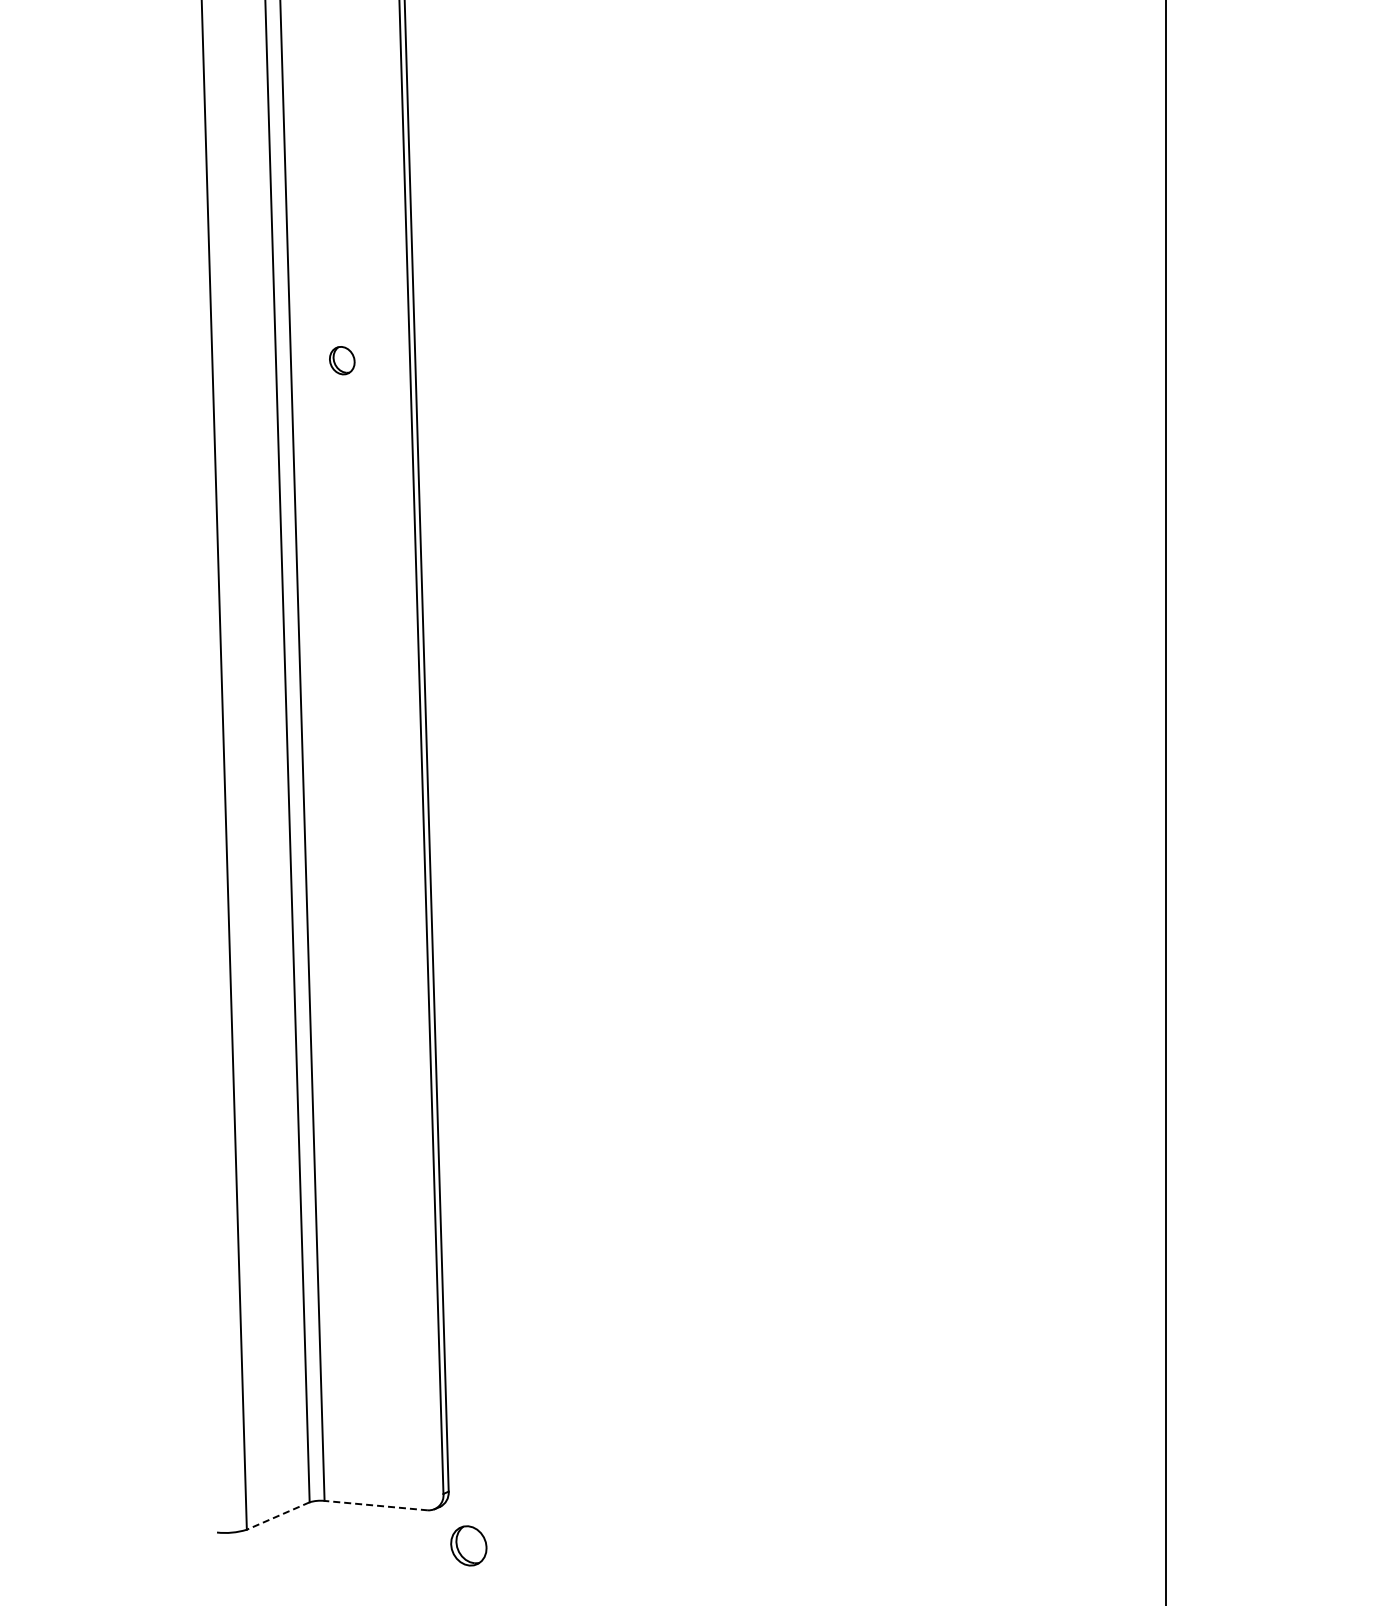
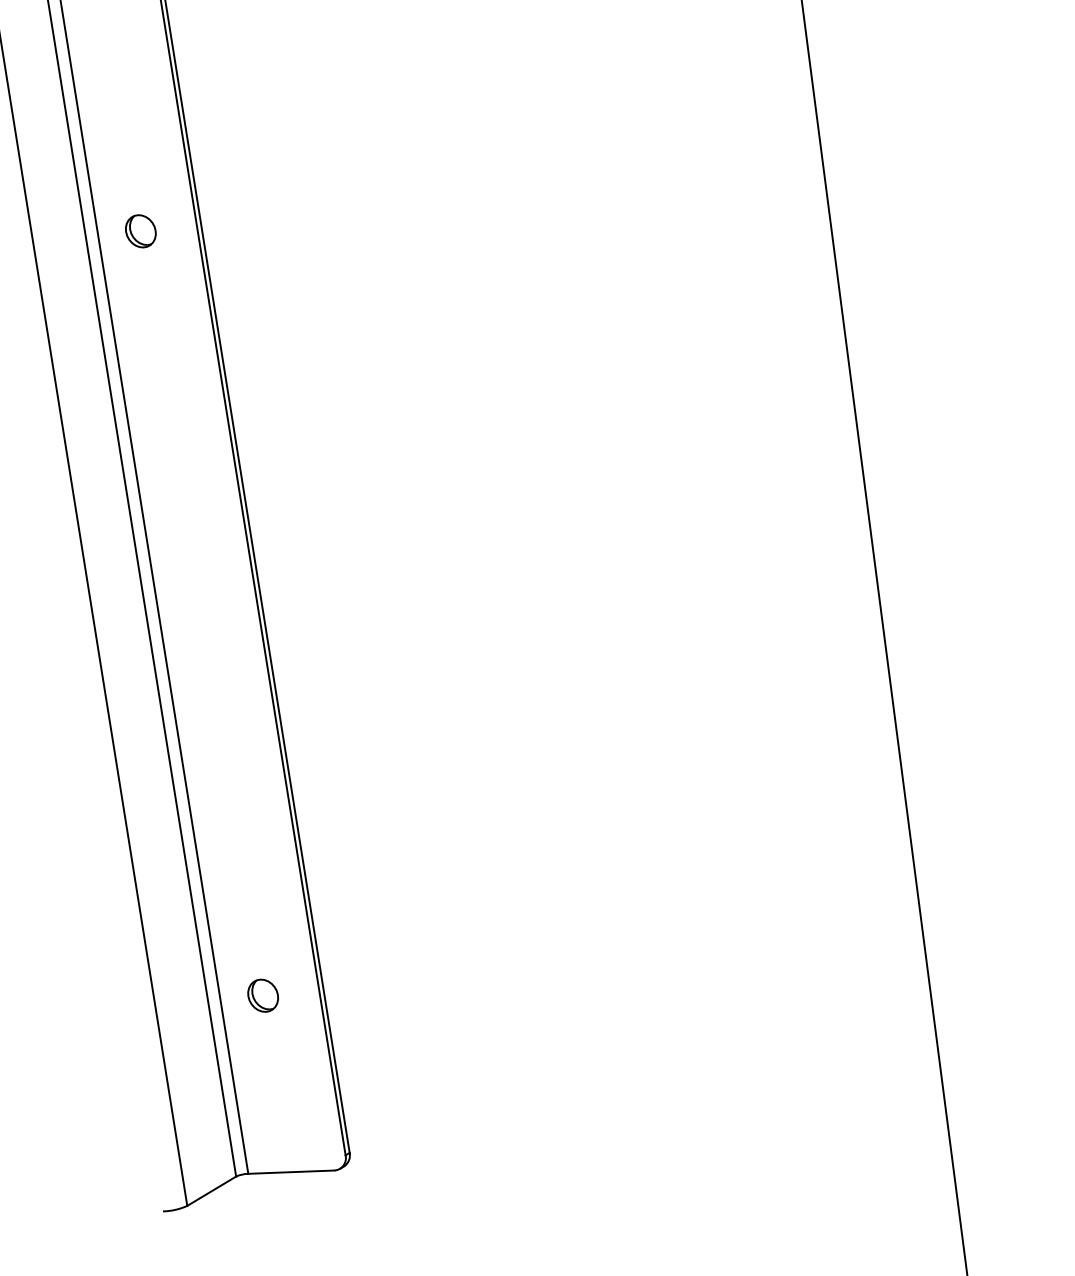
part: (341, 360) -> (140, 231), size x1.43
line: (376, 1505) -> (291, 1172), dashed -> solid
line: (277, 1516) -> (211, 1191), dashed -> solid
part: (468, 1545) -> (262, 995), moved

